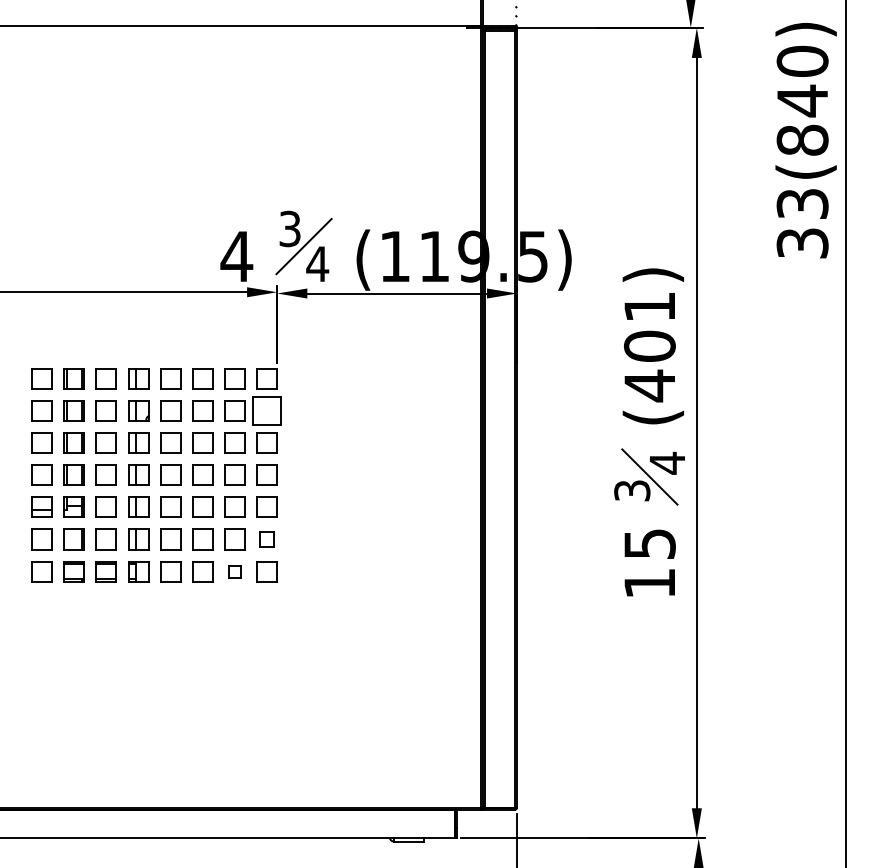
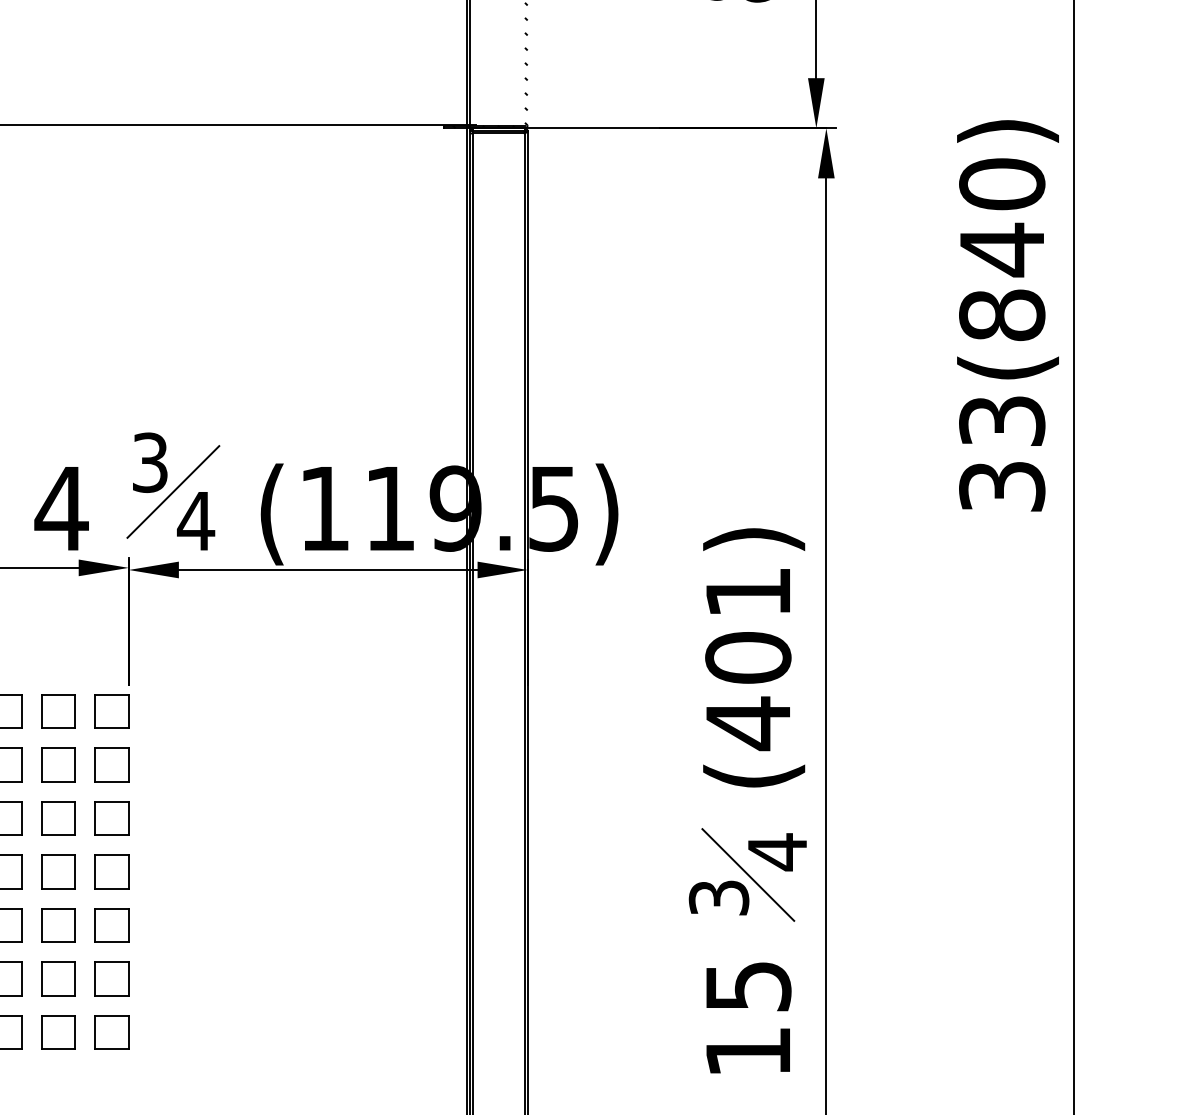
part: (266, 410) -> (110, 764), size x0.71
part: (266, 539) -> (110, 978), size x1.43
part: (234, 571) -> (57, 1032), size x1.67

